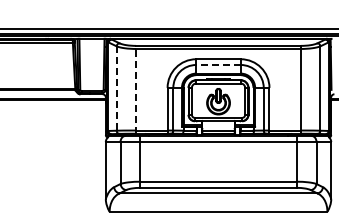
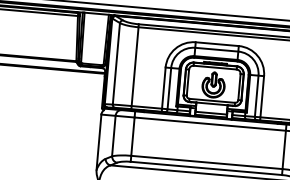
line: (218, 64) -> (216, 49), dashed -> solid
line: (116, 89) -> (116, 64), dashed -> solid
line: (136, 89) -> (135, 66), dashed -> solid

